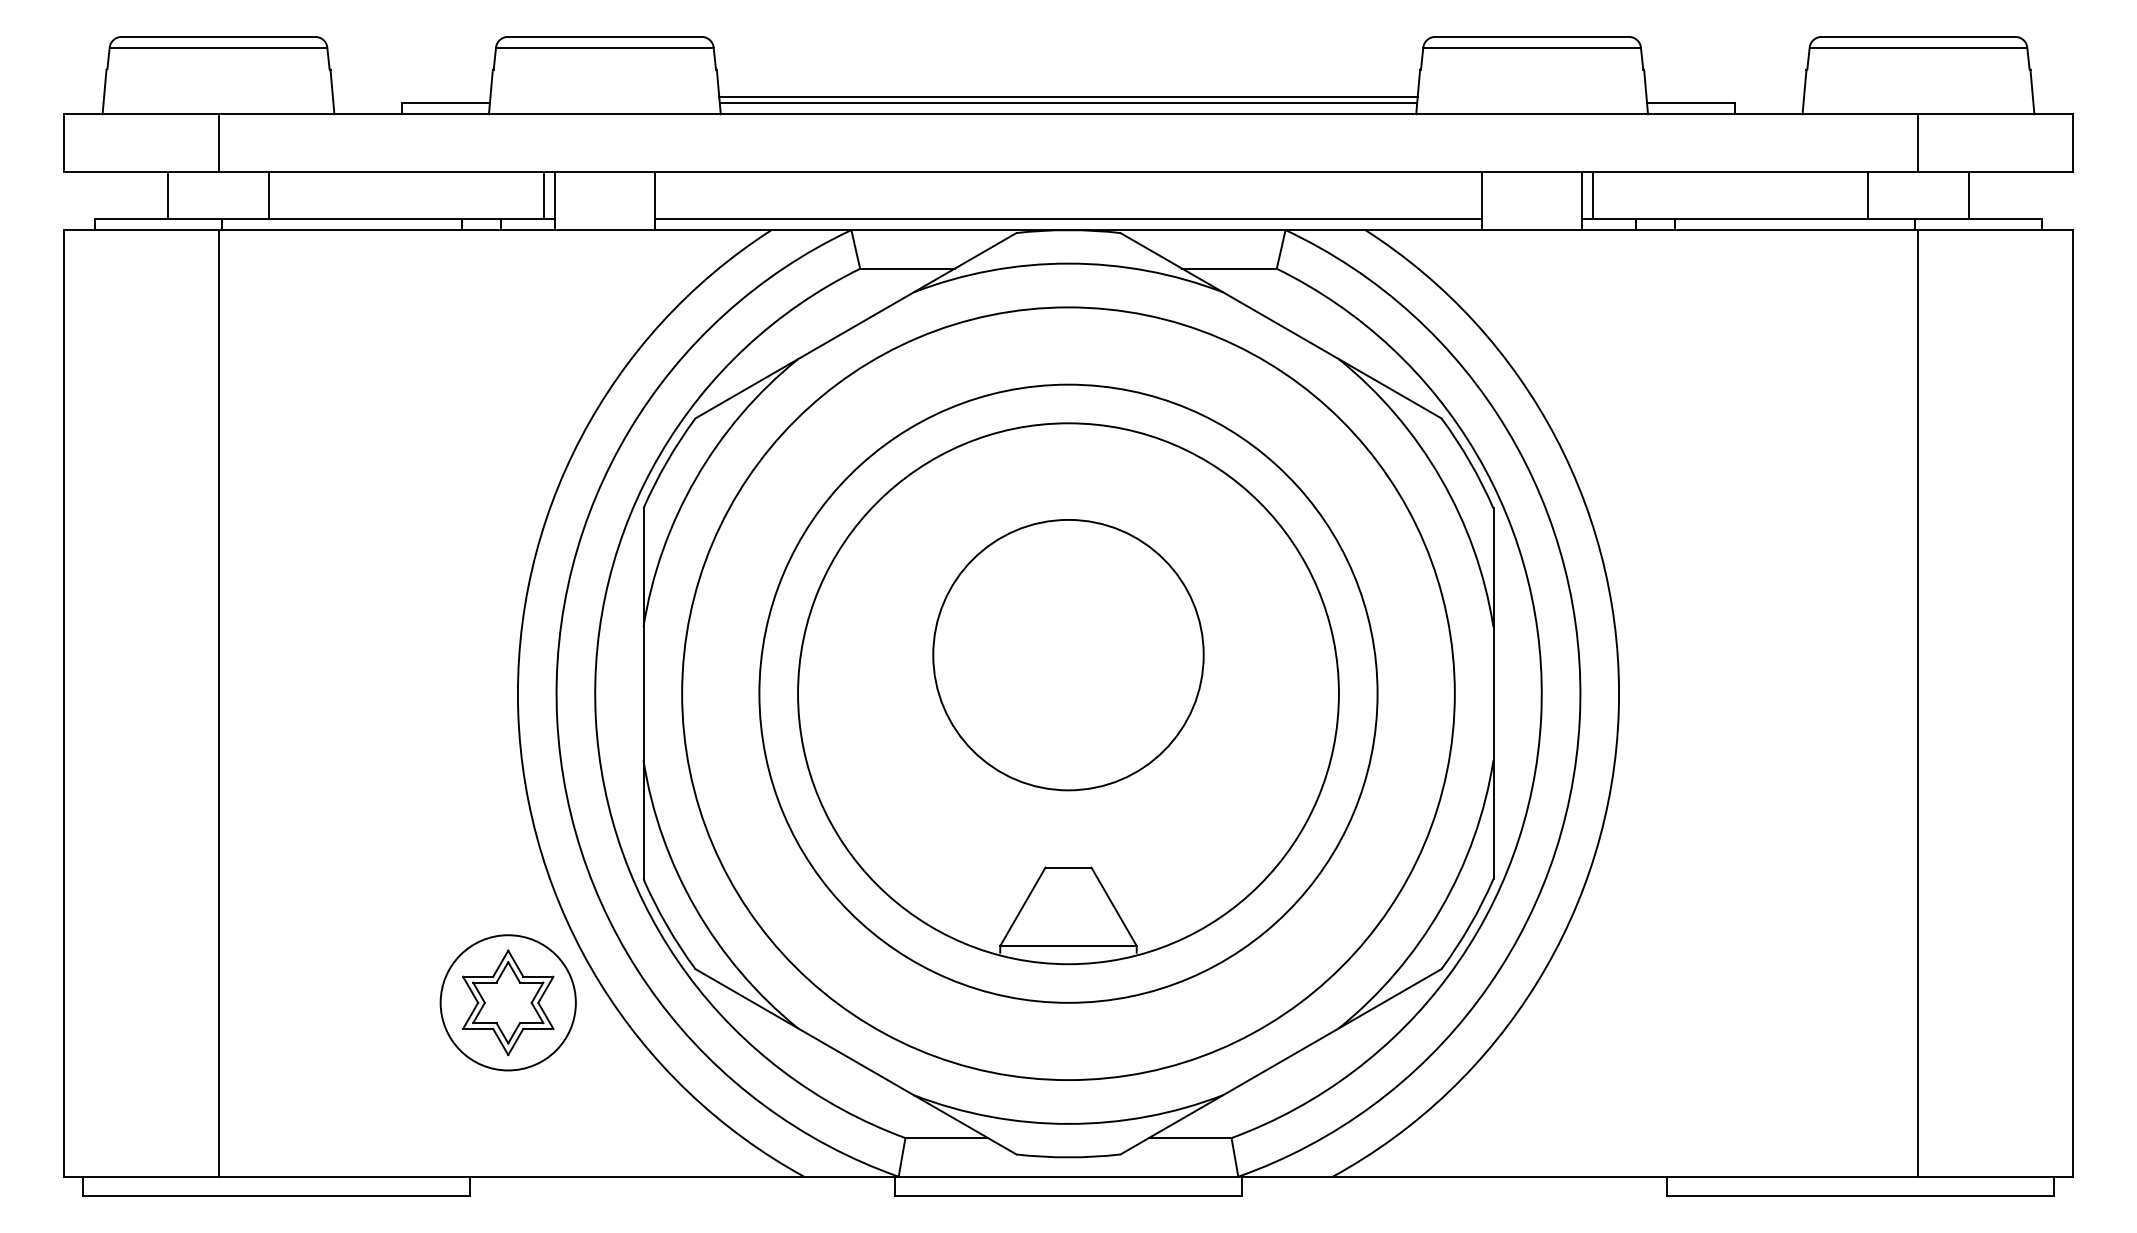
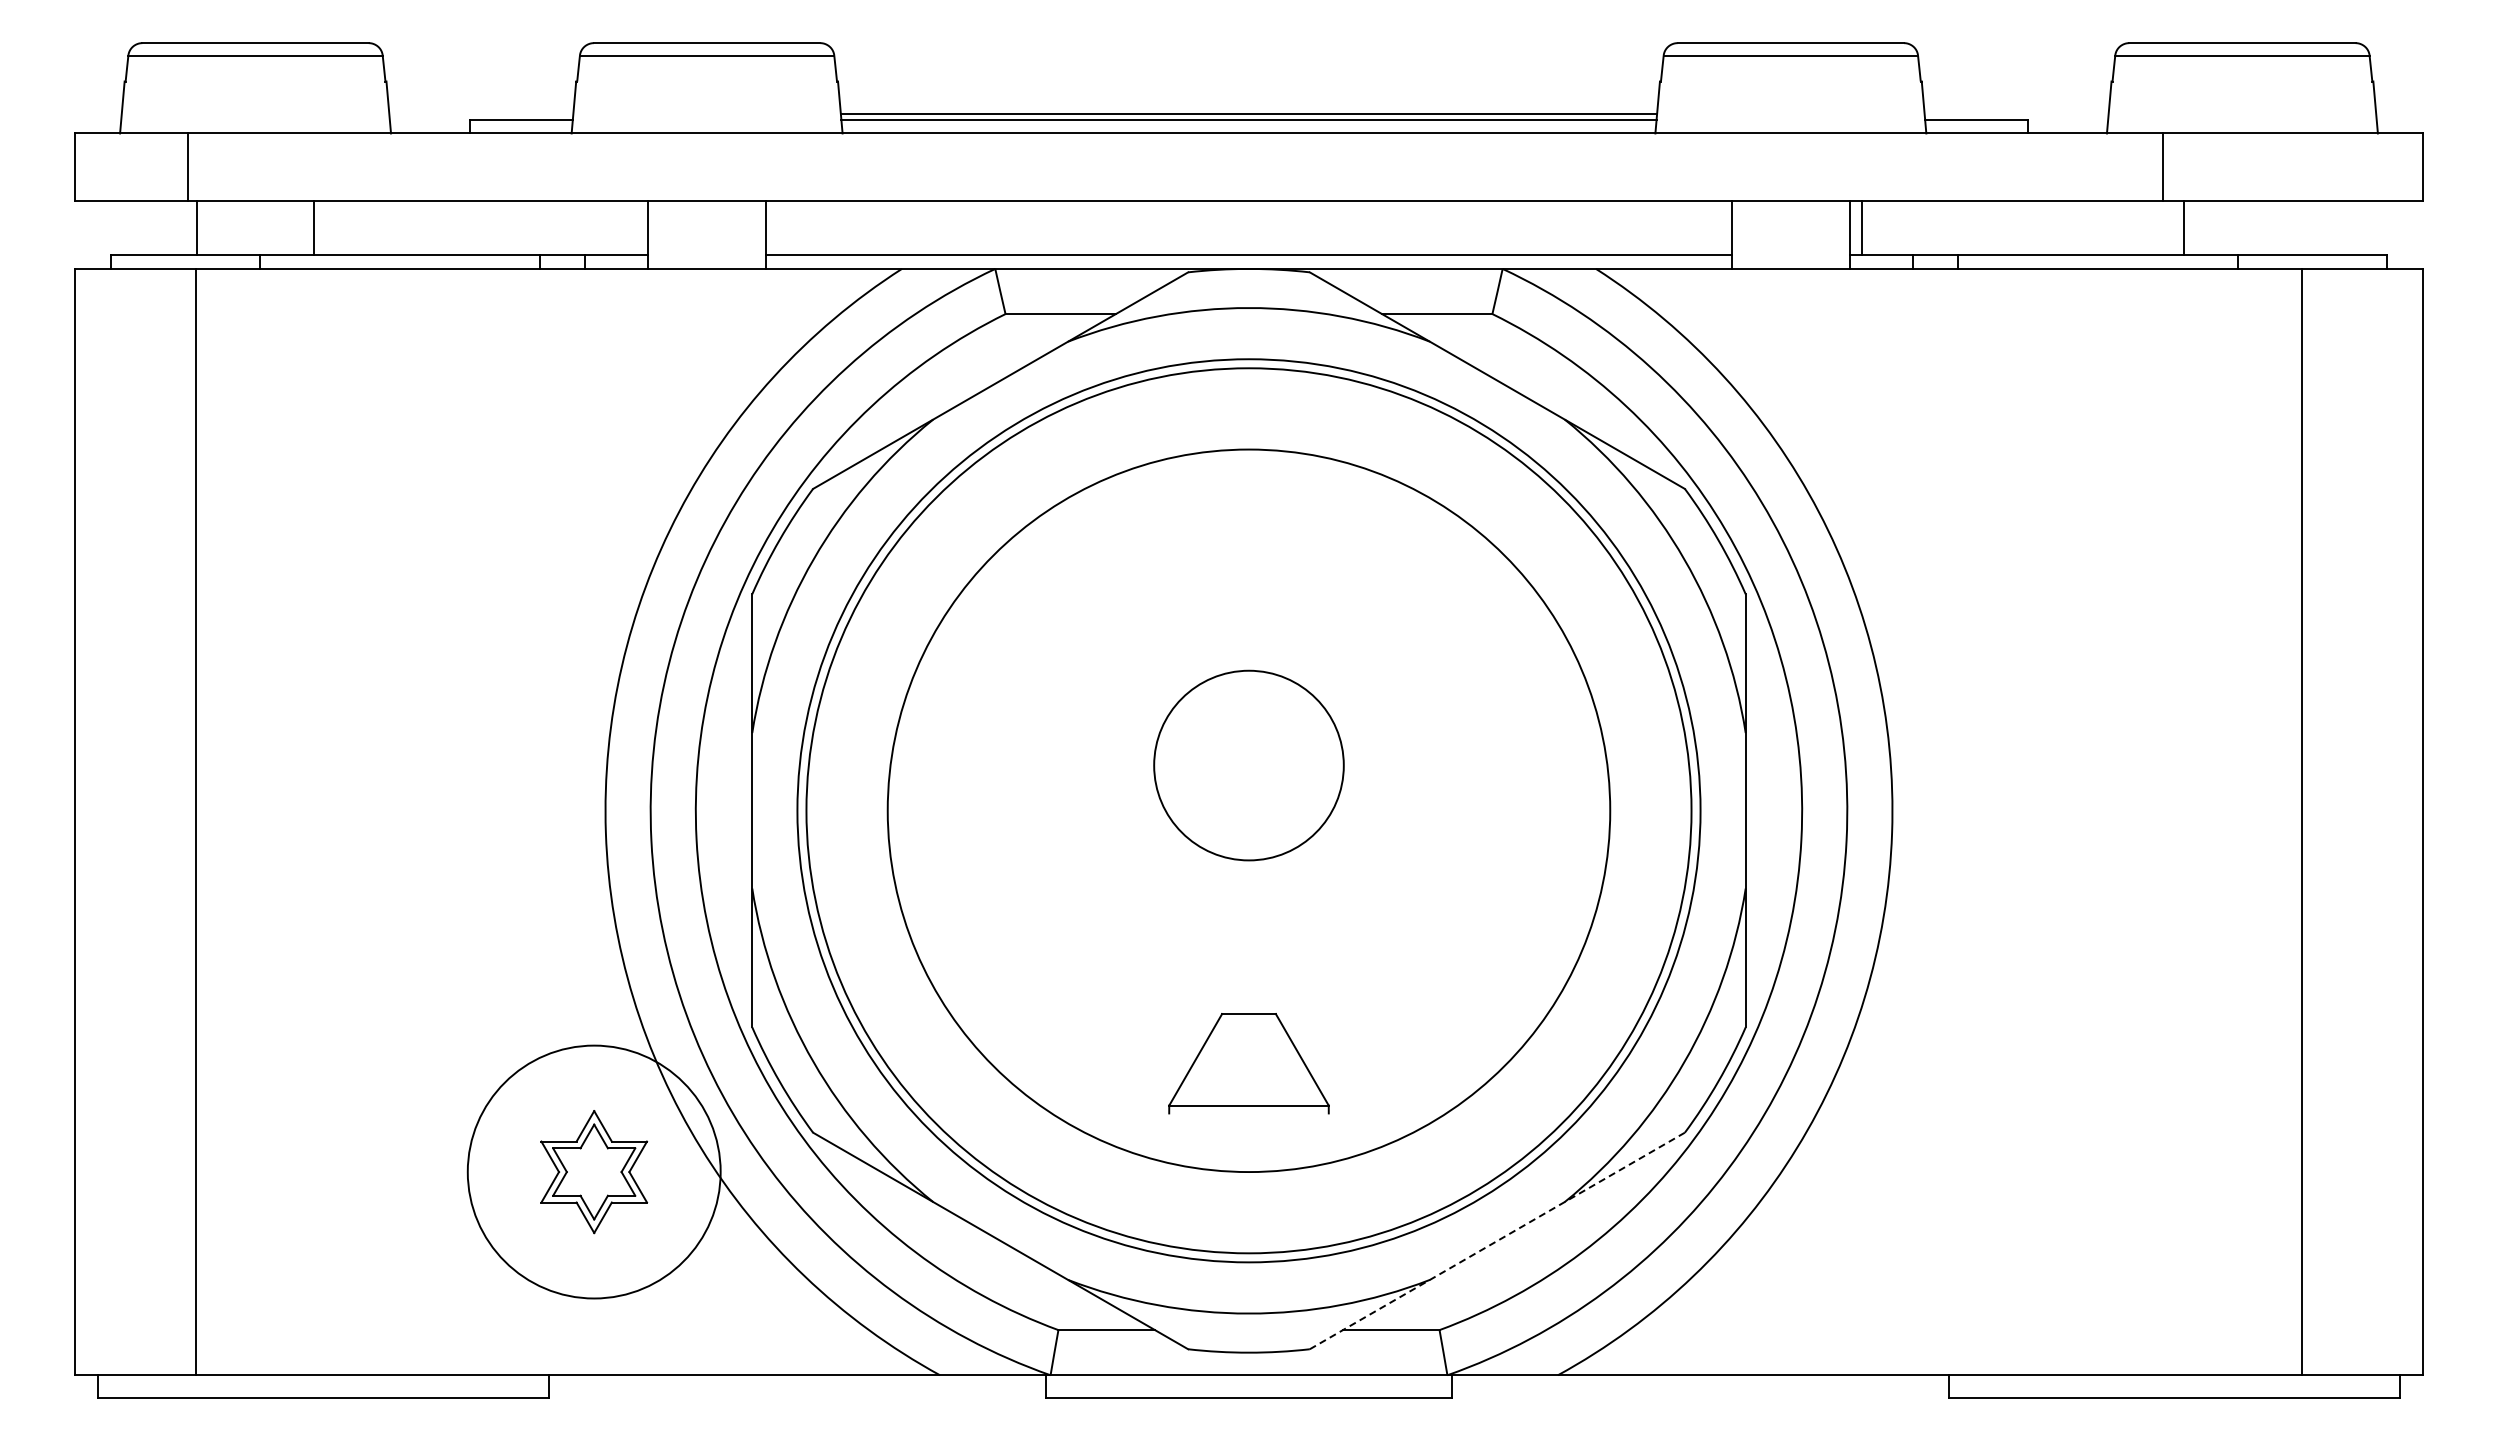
line: (218, 143) -> (187, 167), moved
line: (1918, 143) -> (2163, 167), moved
line: (544, 195) -> (636, 228), removed
line: (1969, 195) -> (2301, 228), removed
circle: (1068, 655) -> (1248, 765), size x0.6
circle: (1068, 693) -> (1248, 810), size x1.4
line: (218, 702) -> (195, 821), moved
line: (1918, 702) -> (2302, 821), moved
circle: (508, 1003) -> (594, 1172), size x1.6
line: (1281, 1061) -> (1497, 1240), solid -> dashed

